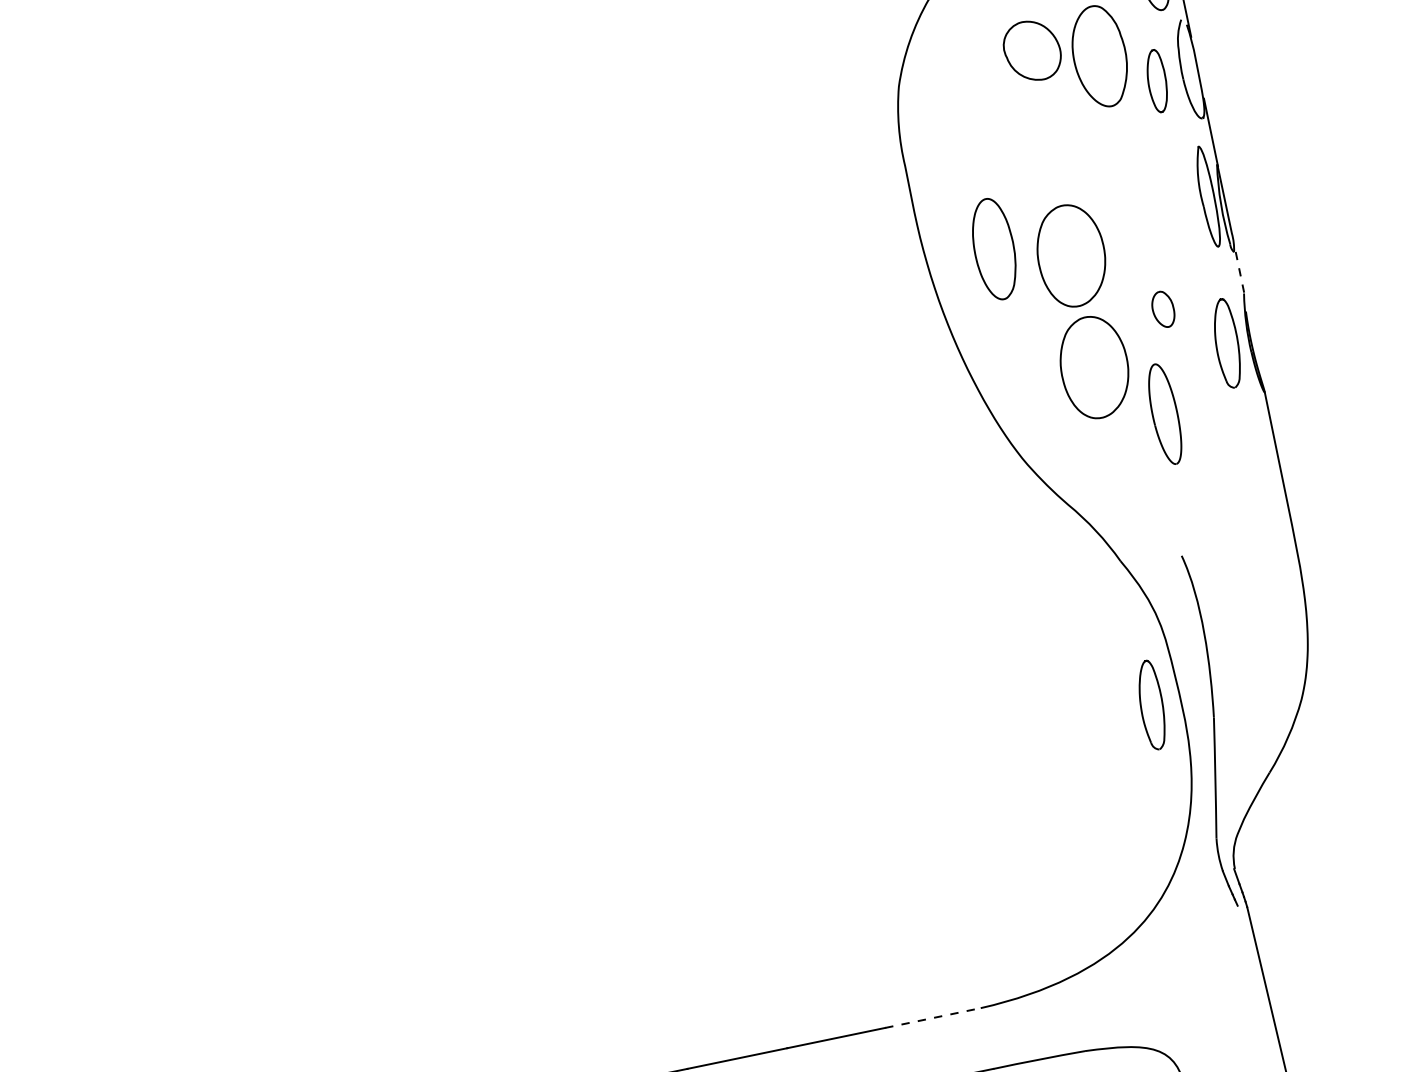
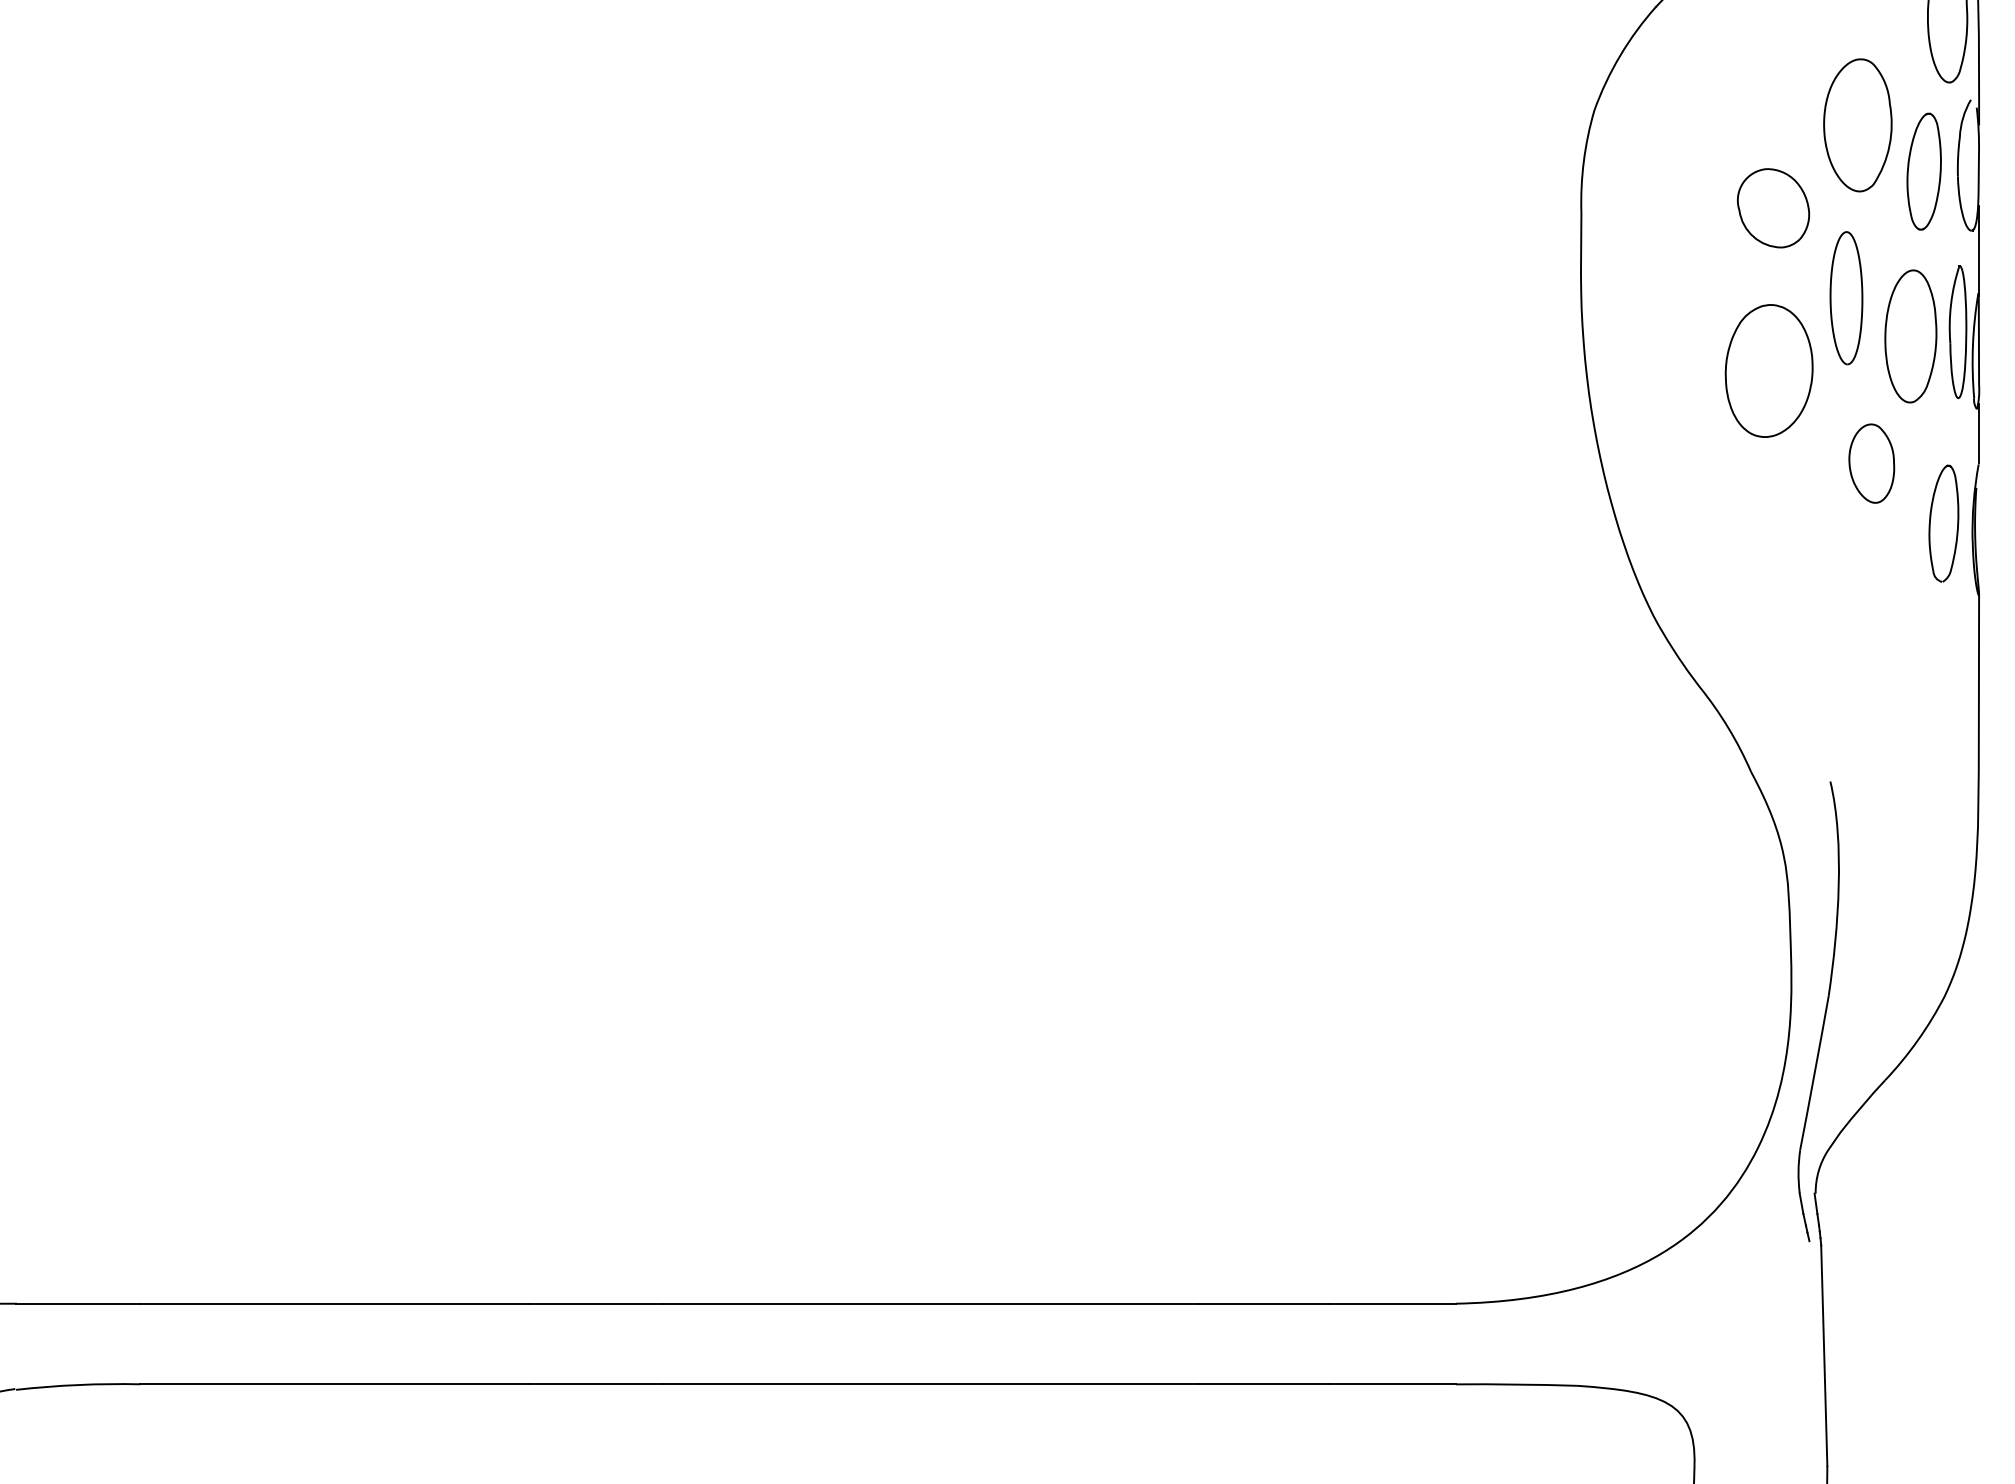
part: (1032, 51) -> (1773, 208), moved
part: (1156, 81) -> (1923, 171), size x1.43
part: (994, 249) -> (1910, 336), moved
line: (1239, 270) -> (1979, 433), dashed -> solid
part: (1163, 309) -> (1871, 463), size x1.67
part: (1093, 367) -> (1768, 518), removed
part: (1165, 414) -> (1846, 298), moved
part: (1151, 705) -> (1752, 963), removed
line: (932, 1017) -> (1392, 1303), dashed -> solid

